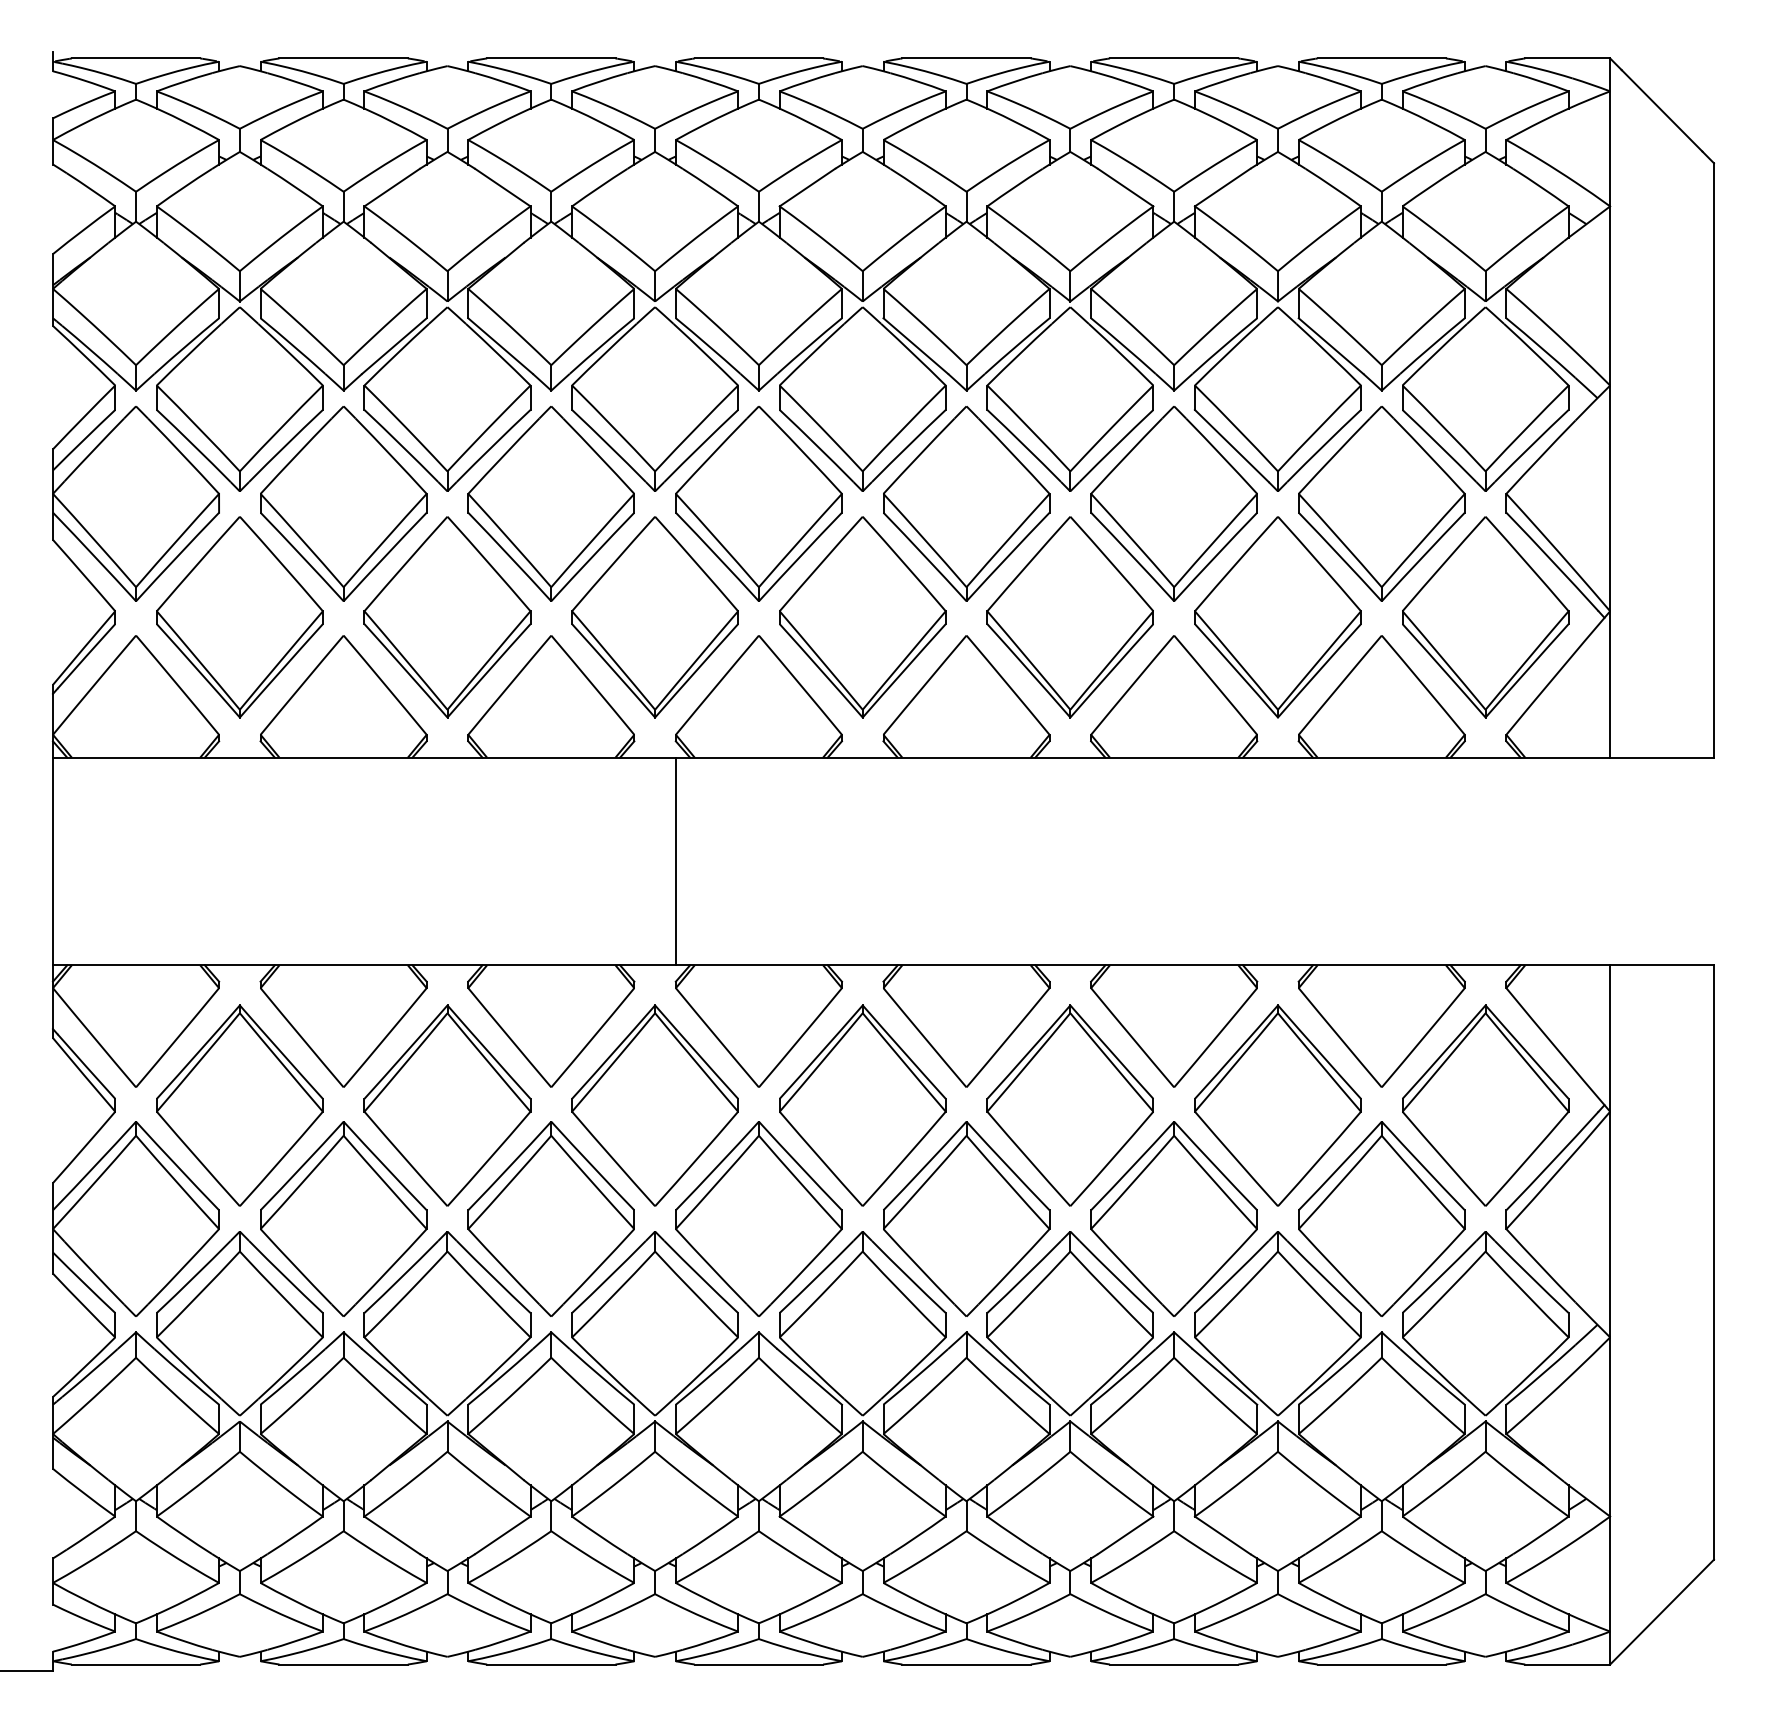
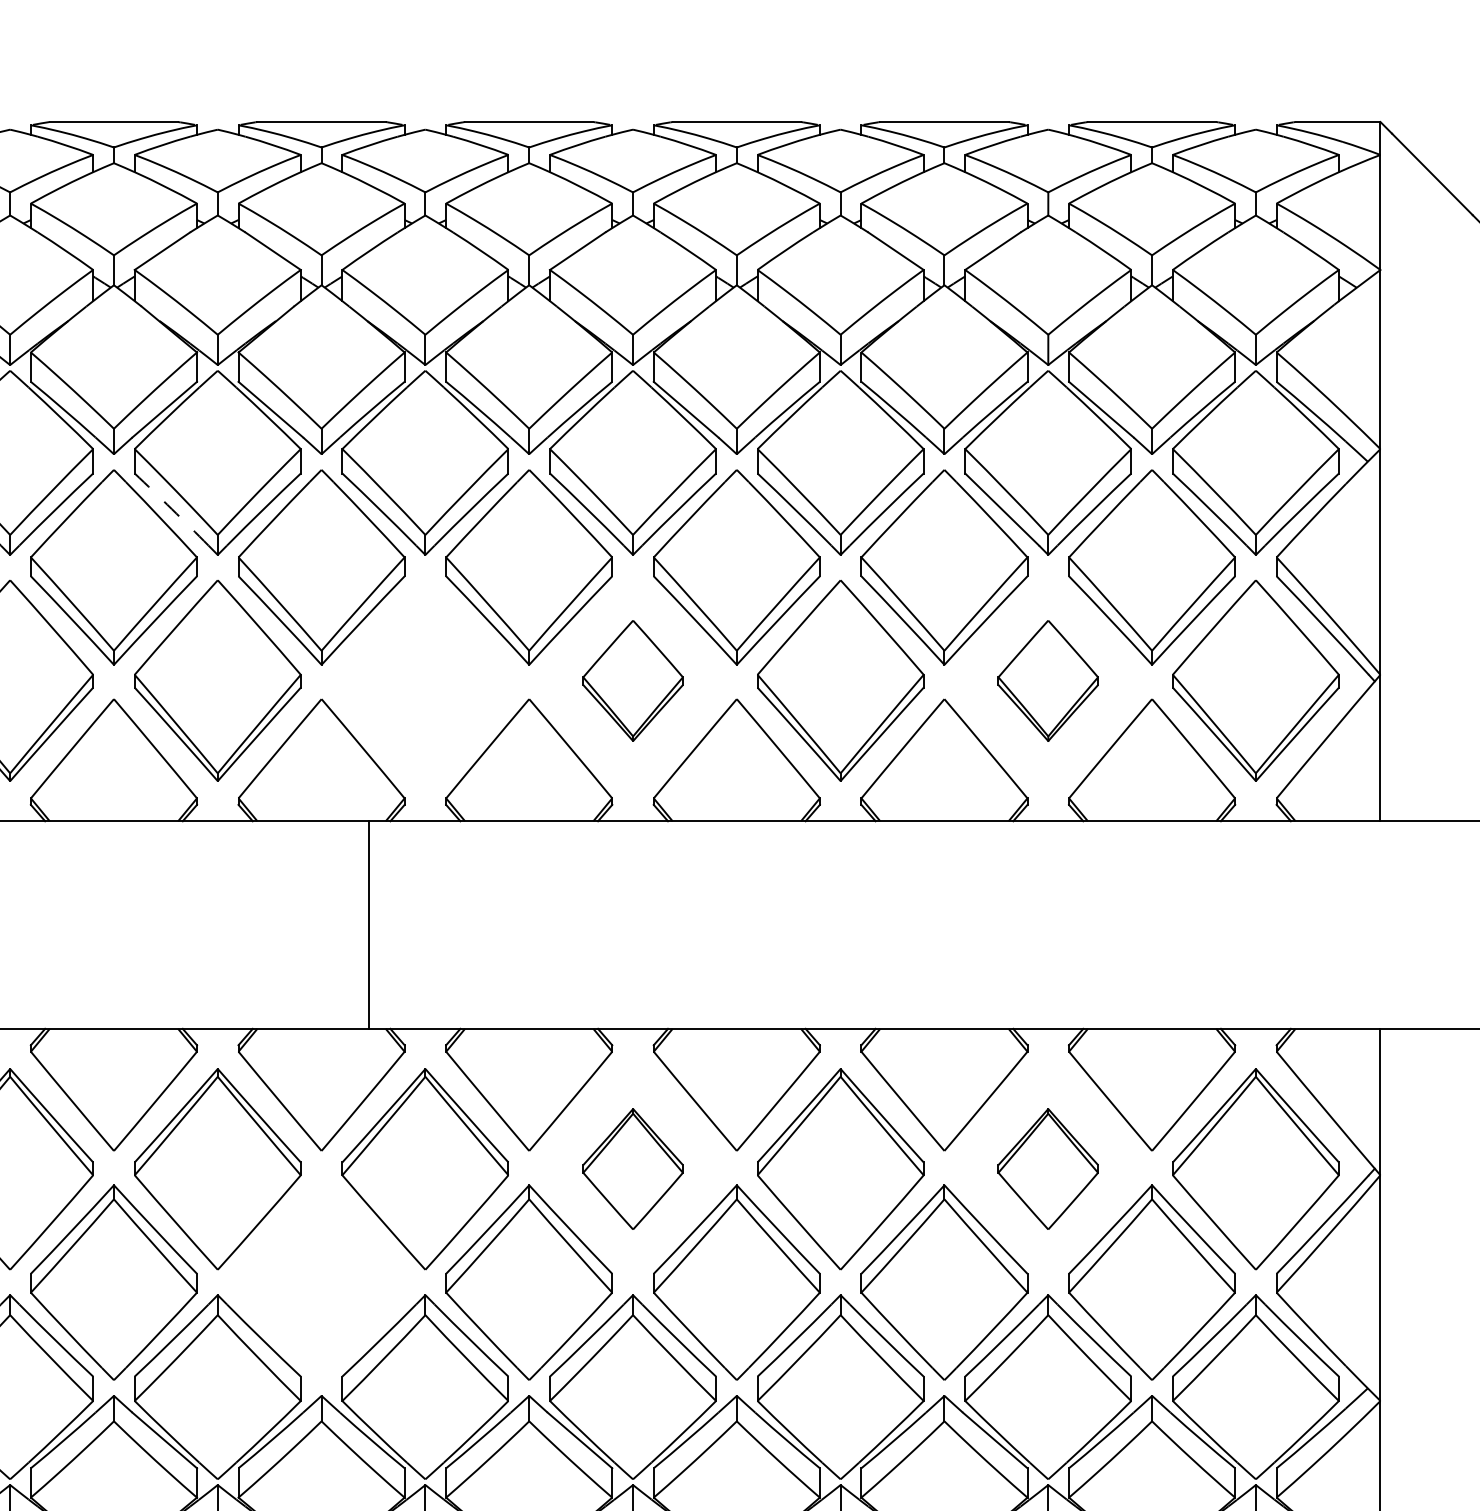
arc: (401, 445) -> (171, 509), solid -> dashed
part: (654, 617) -> (424, 681), removed
part: (862, 617) -> (632, 681), size x0.6
part: (1277, 617) -> (1047, 681), size x0.6
line: (675, 861) -> (368, 925), moved
part: (862, 1105) -> (632, 1169), size x0.6
part: (1277, 1105) -> (1047, 1169), size x0.6
part: (550, 1218) -> (320, 1282), removed

